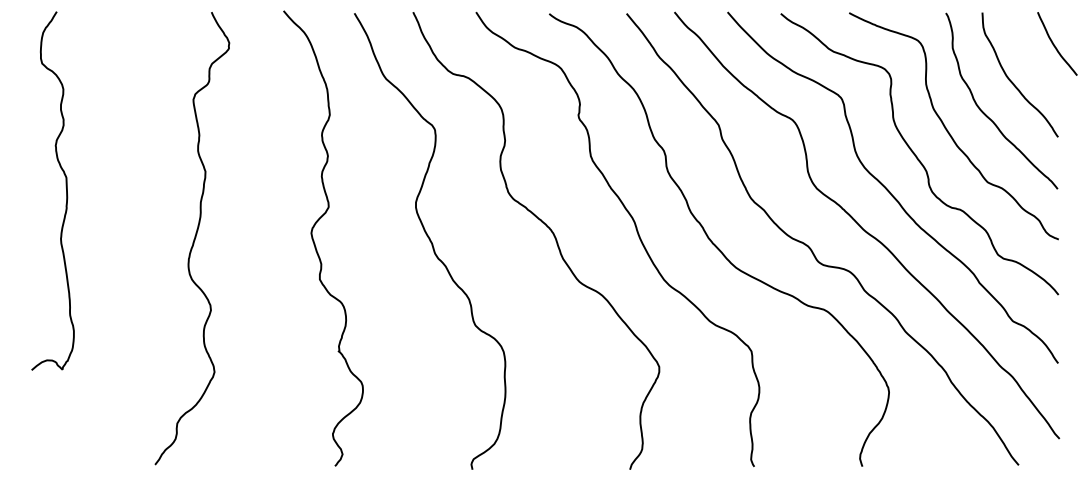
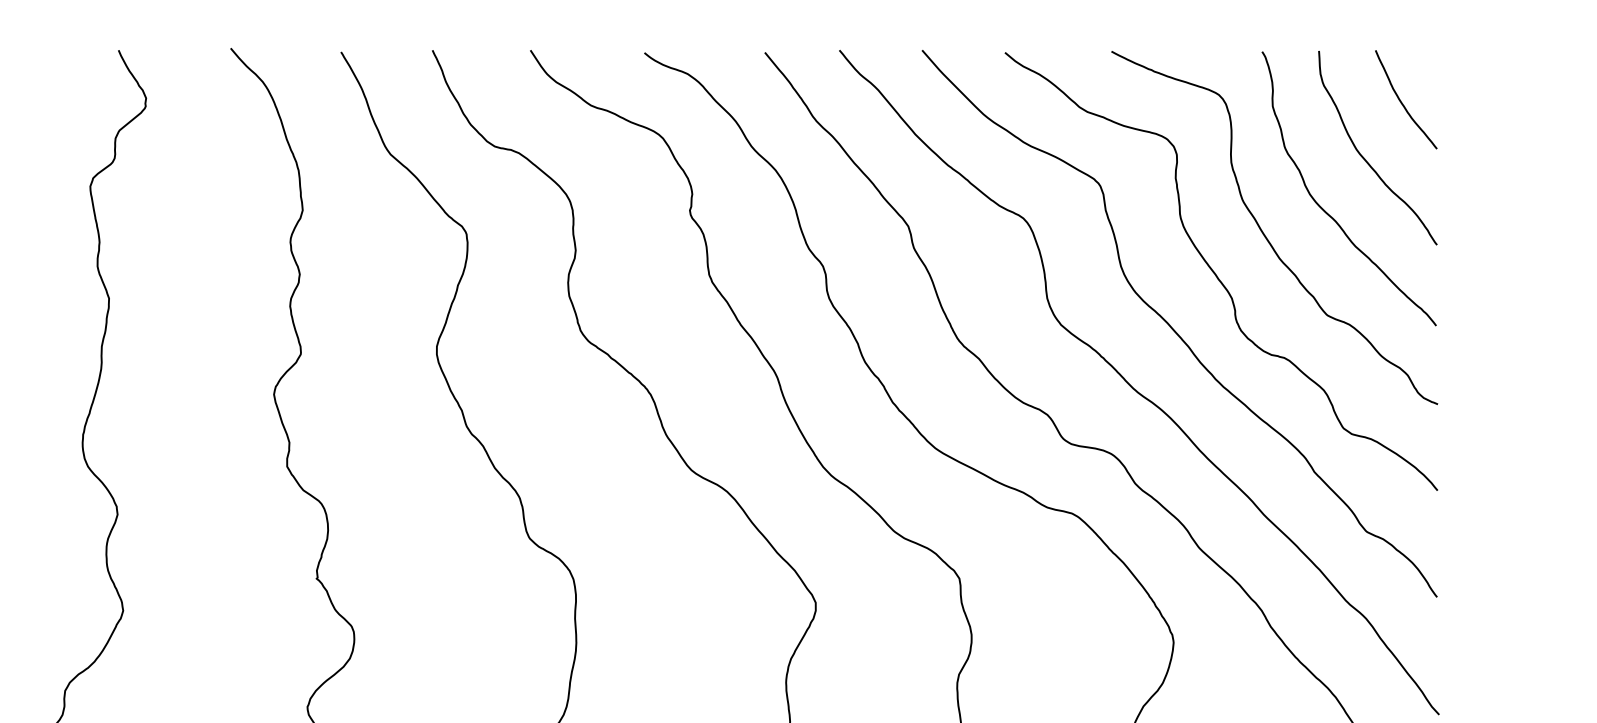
curve: (1055, 45) -> (1403, 102), moved

